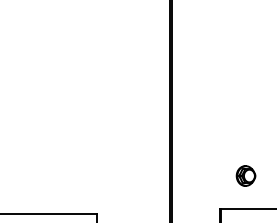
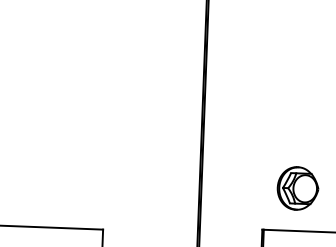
part: (245, 175) -> (297, 187), size x1.67

